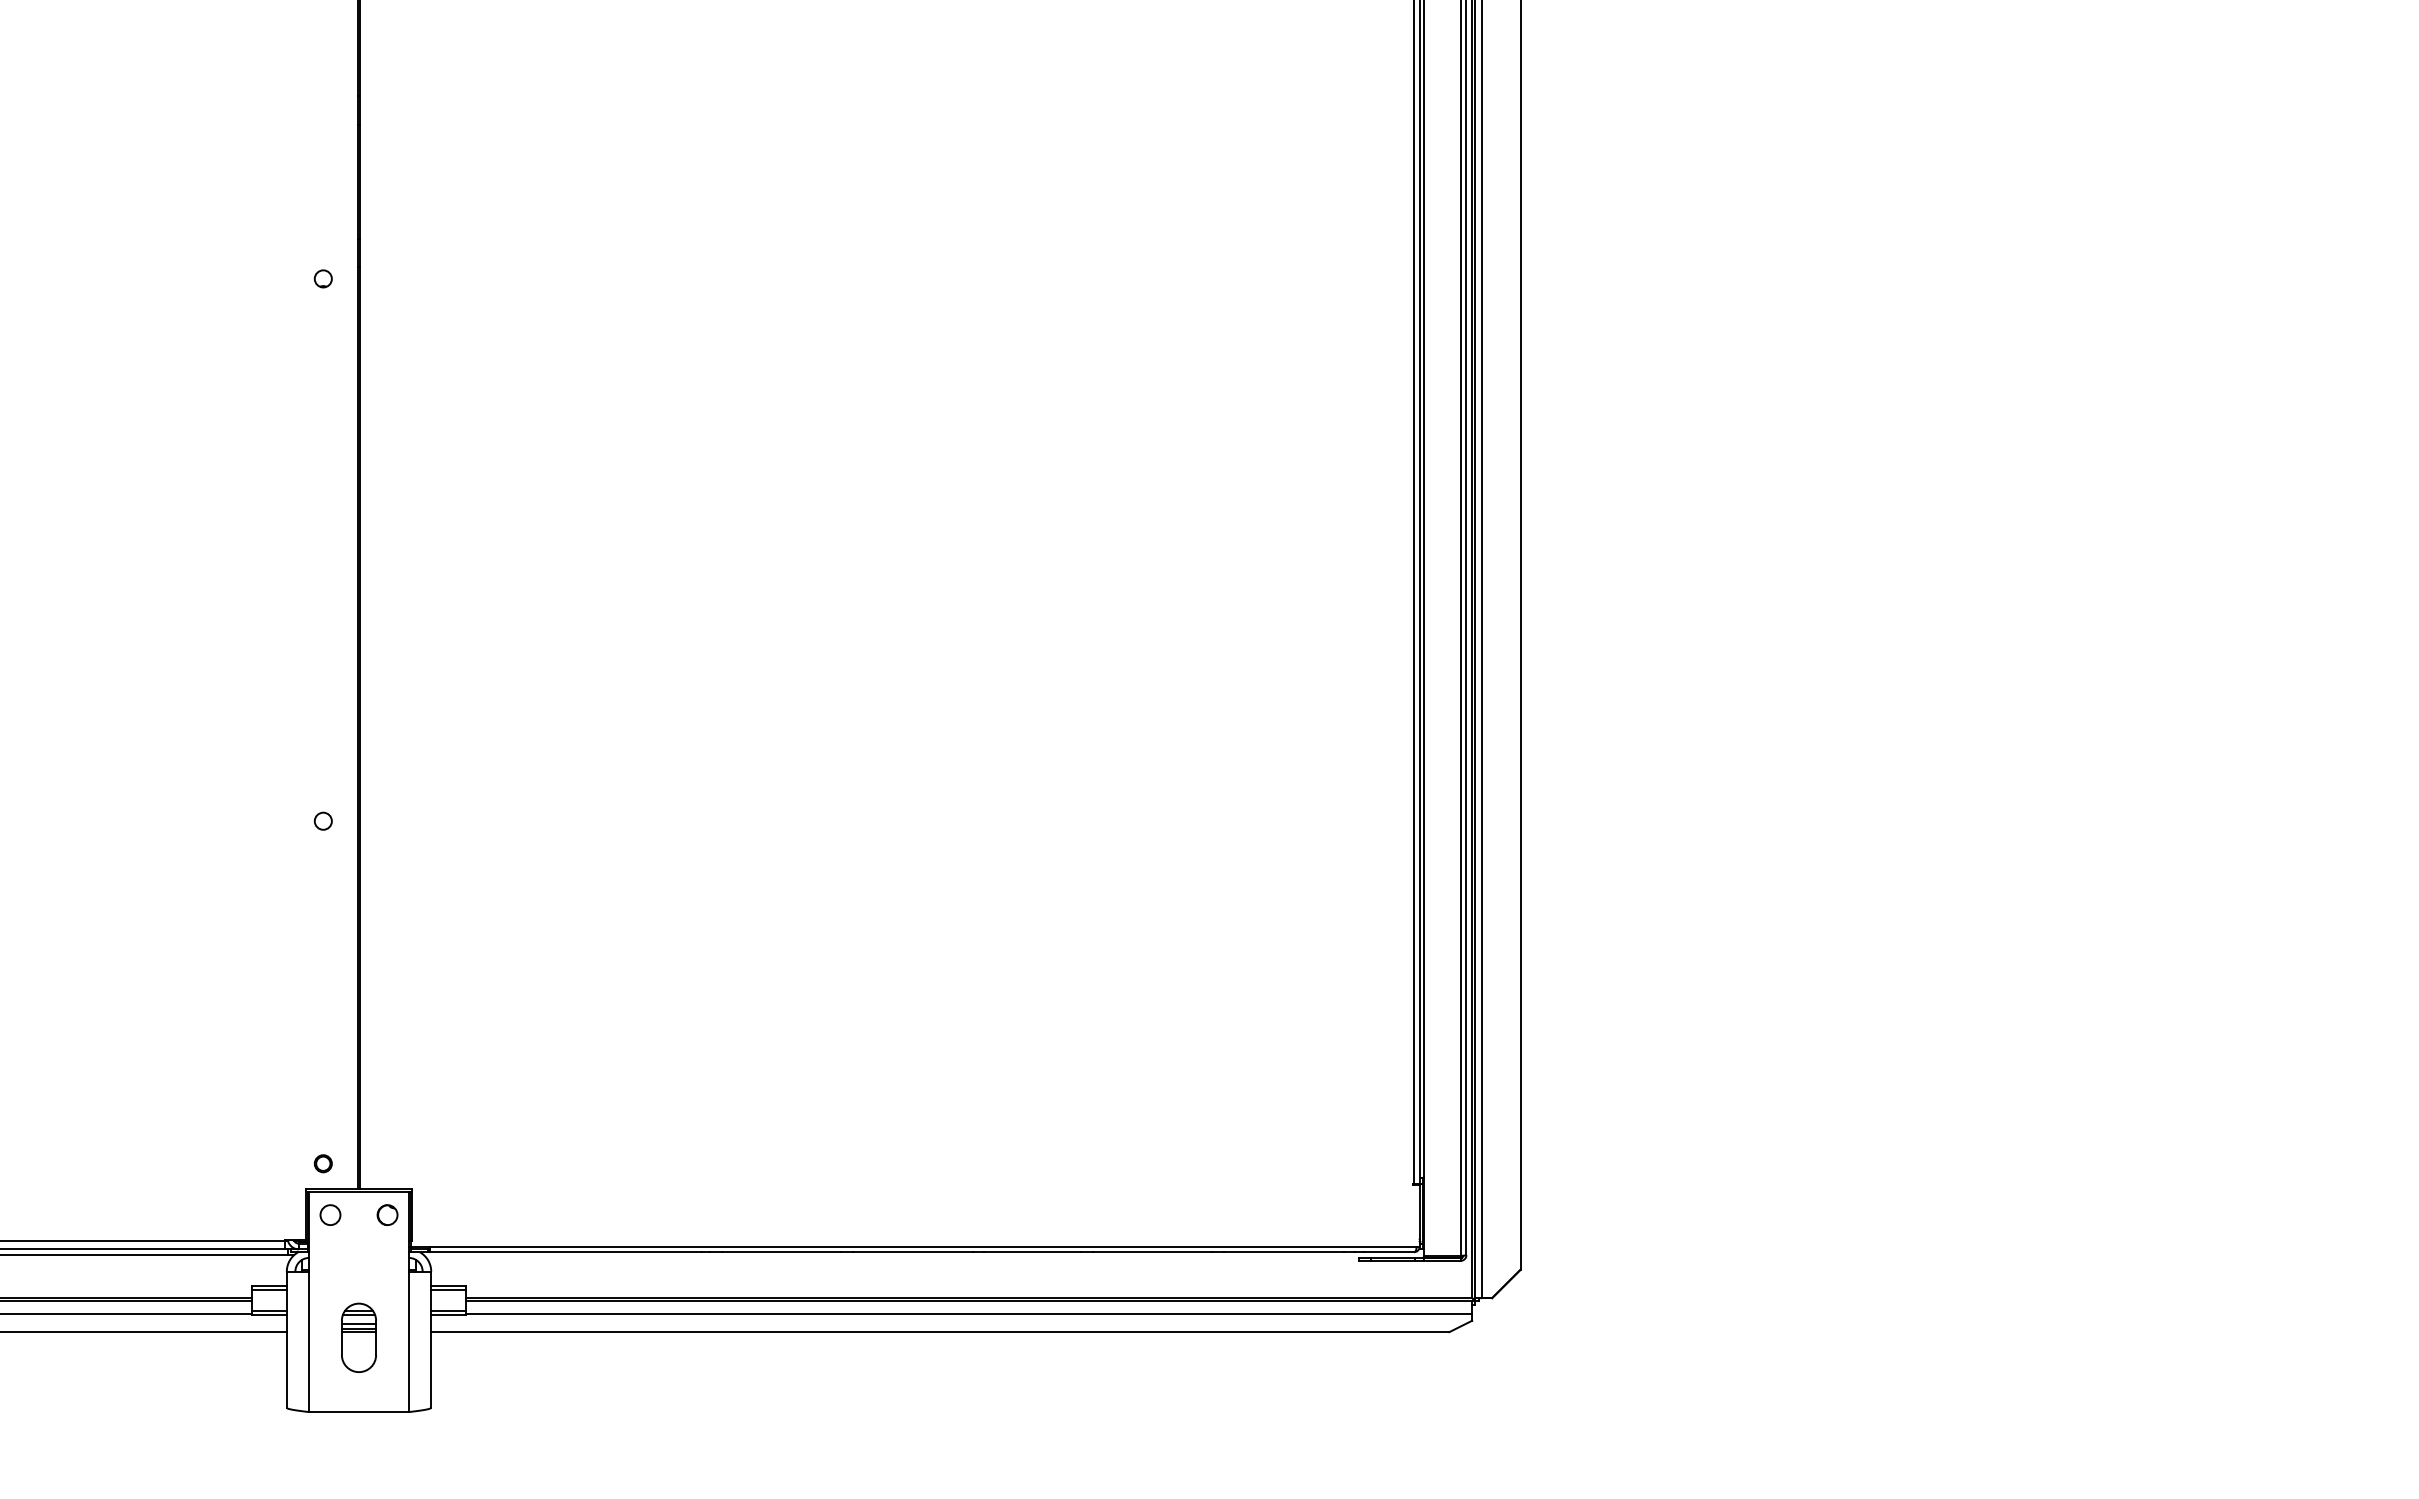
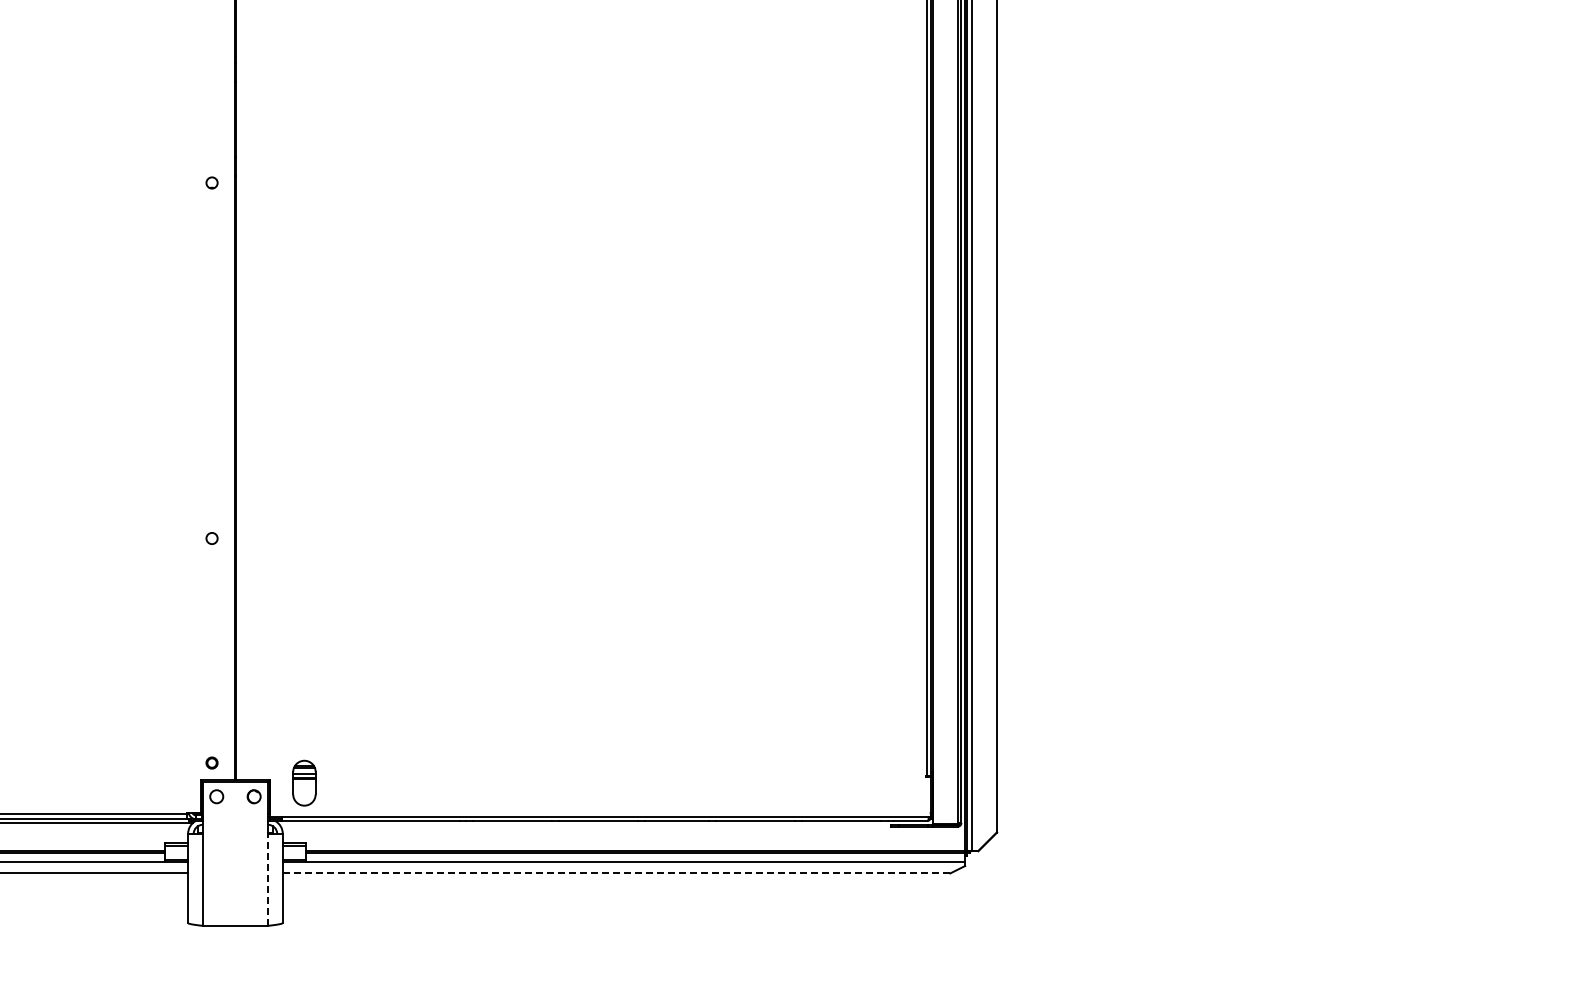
line: (940, 1332) -> (616, 873), solid -> dashed
part: (359, 1336) -> (304, 782), moved
line: (409, 1341) -> (268, 879), solid -> dashed

